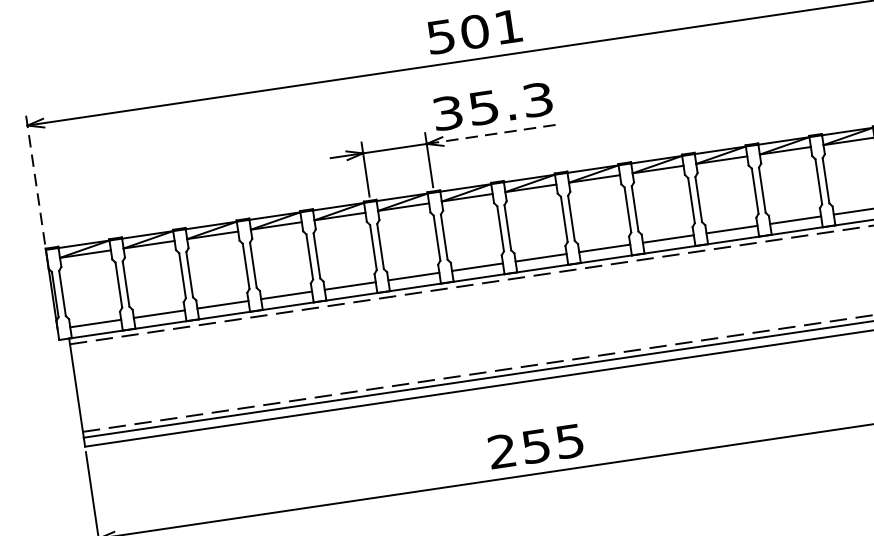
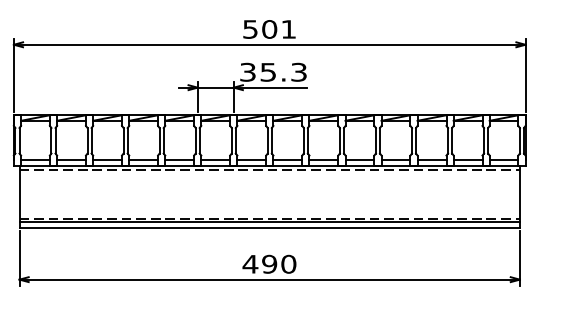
line: (491, 134) -> (270, 87), dashed -> solid
line: (34, 179) -> (13, 75), dashed -> solid
text: (535, 444) -> (269, 263), 255 -> 490

